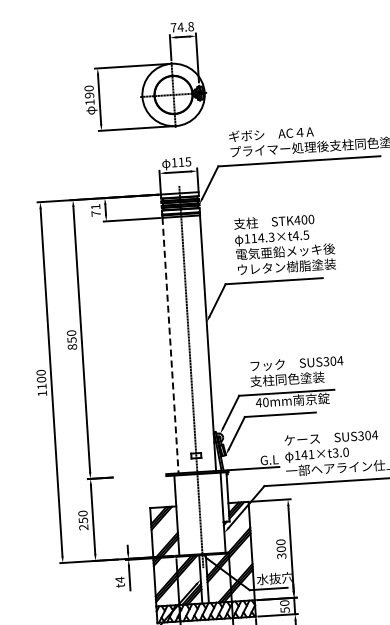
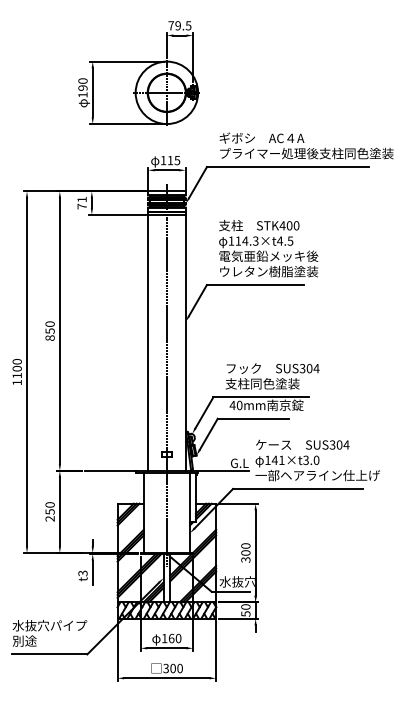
text: (185, 26) -> (183, 25), 74.8 -> 79.5
line: (170, 346) -> (148, 343), dashed -> solid
line: (140, 475) -> (109, 470), added
text: (119, 579) -> (82, 573), t4 -> t3

